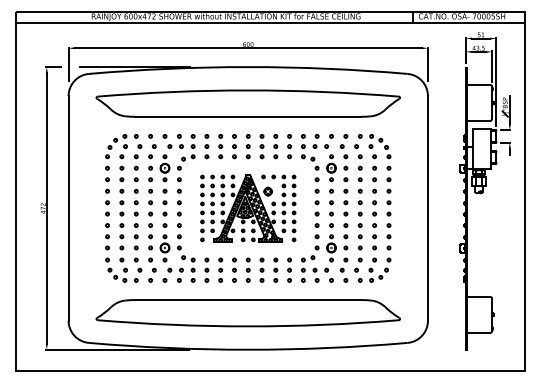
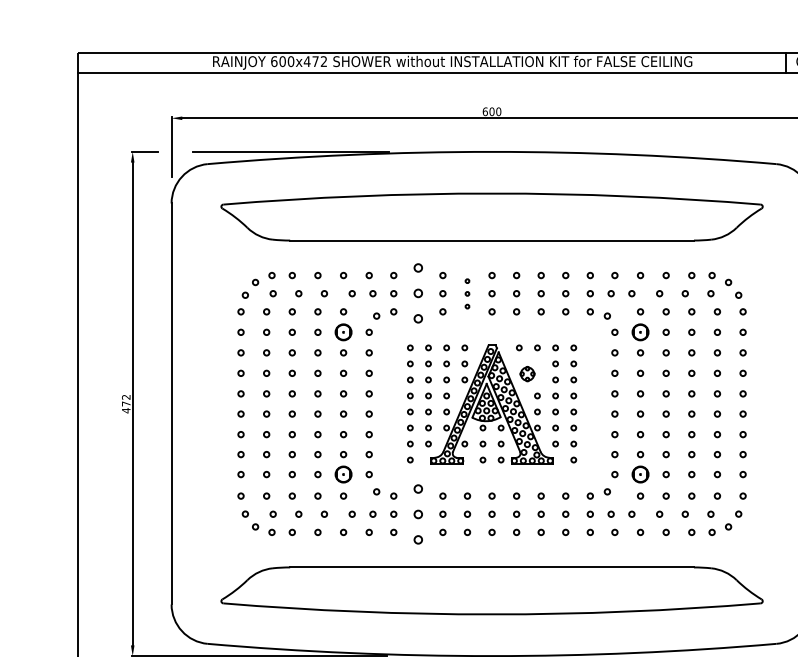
part: (206, 146) -> (417, 293), size x1.4
part: (234, 146) -> (467, 293), size x0.7
part: (206, 269) -> (417, 512), size x1.4

